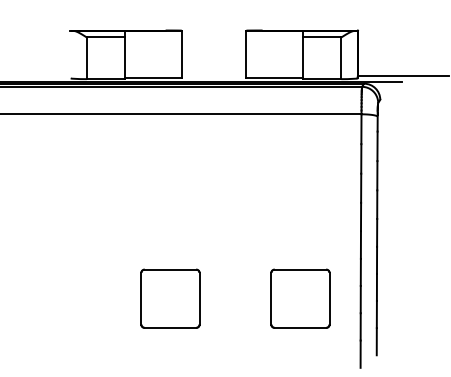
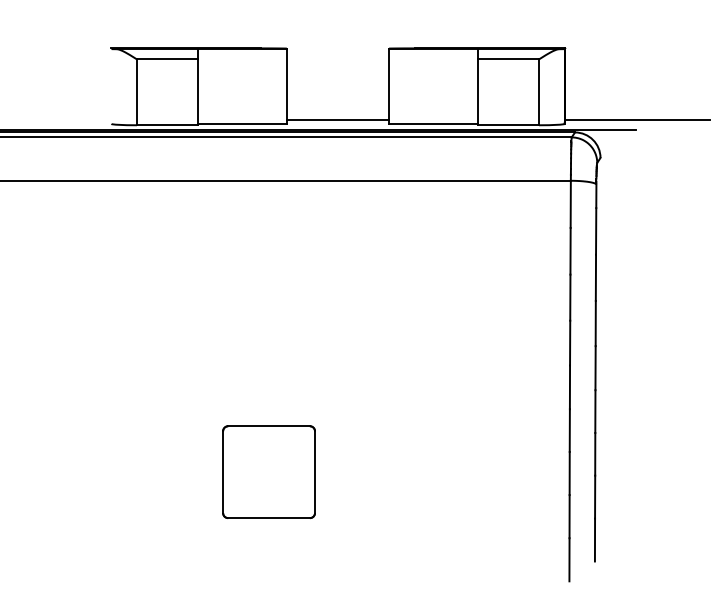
line: (213, 75) -> (337, 119), added
part: (300, 298) -> (474, 471), removed

